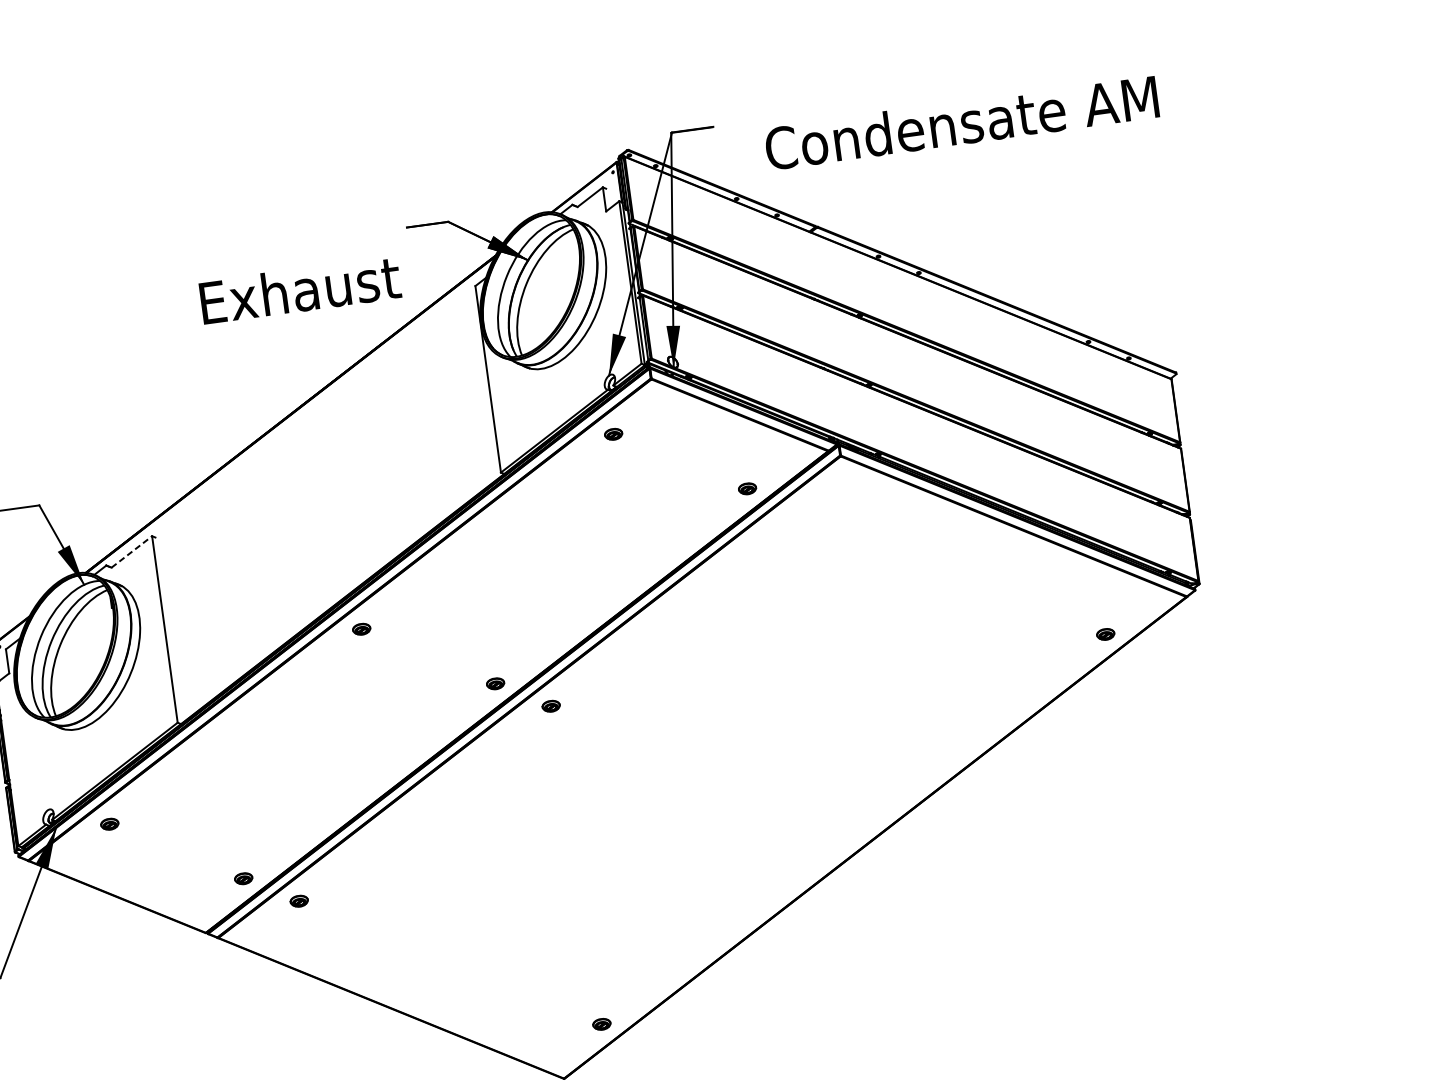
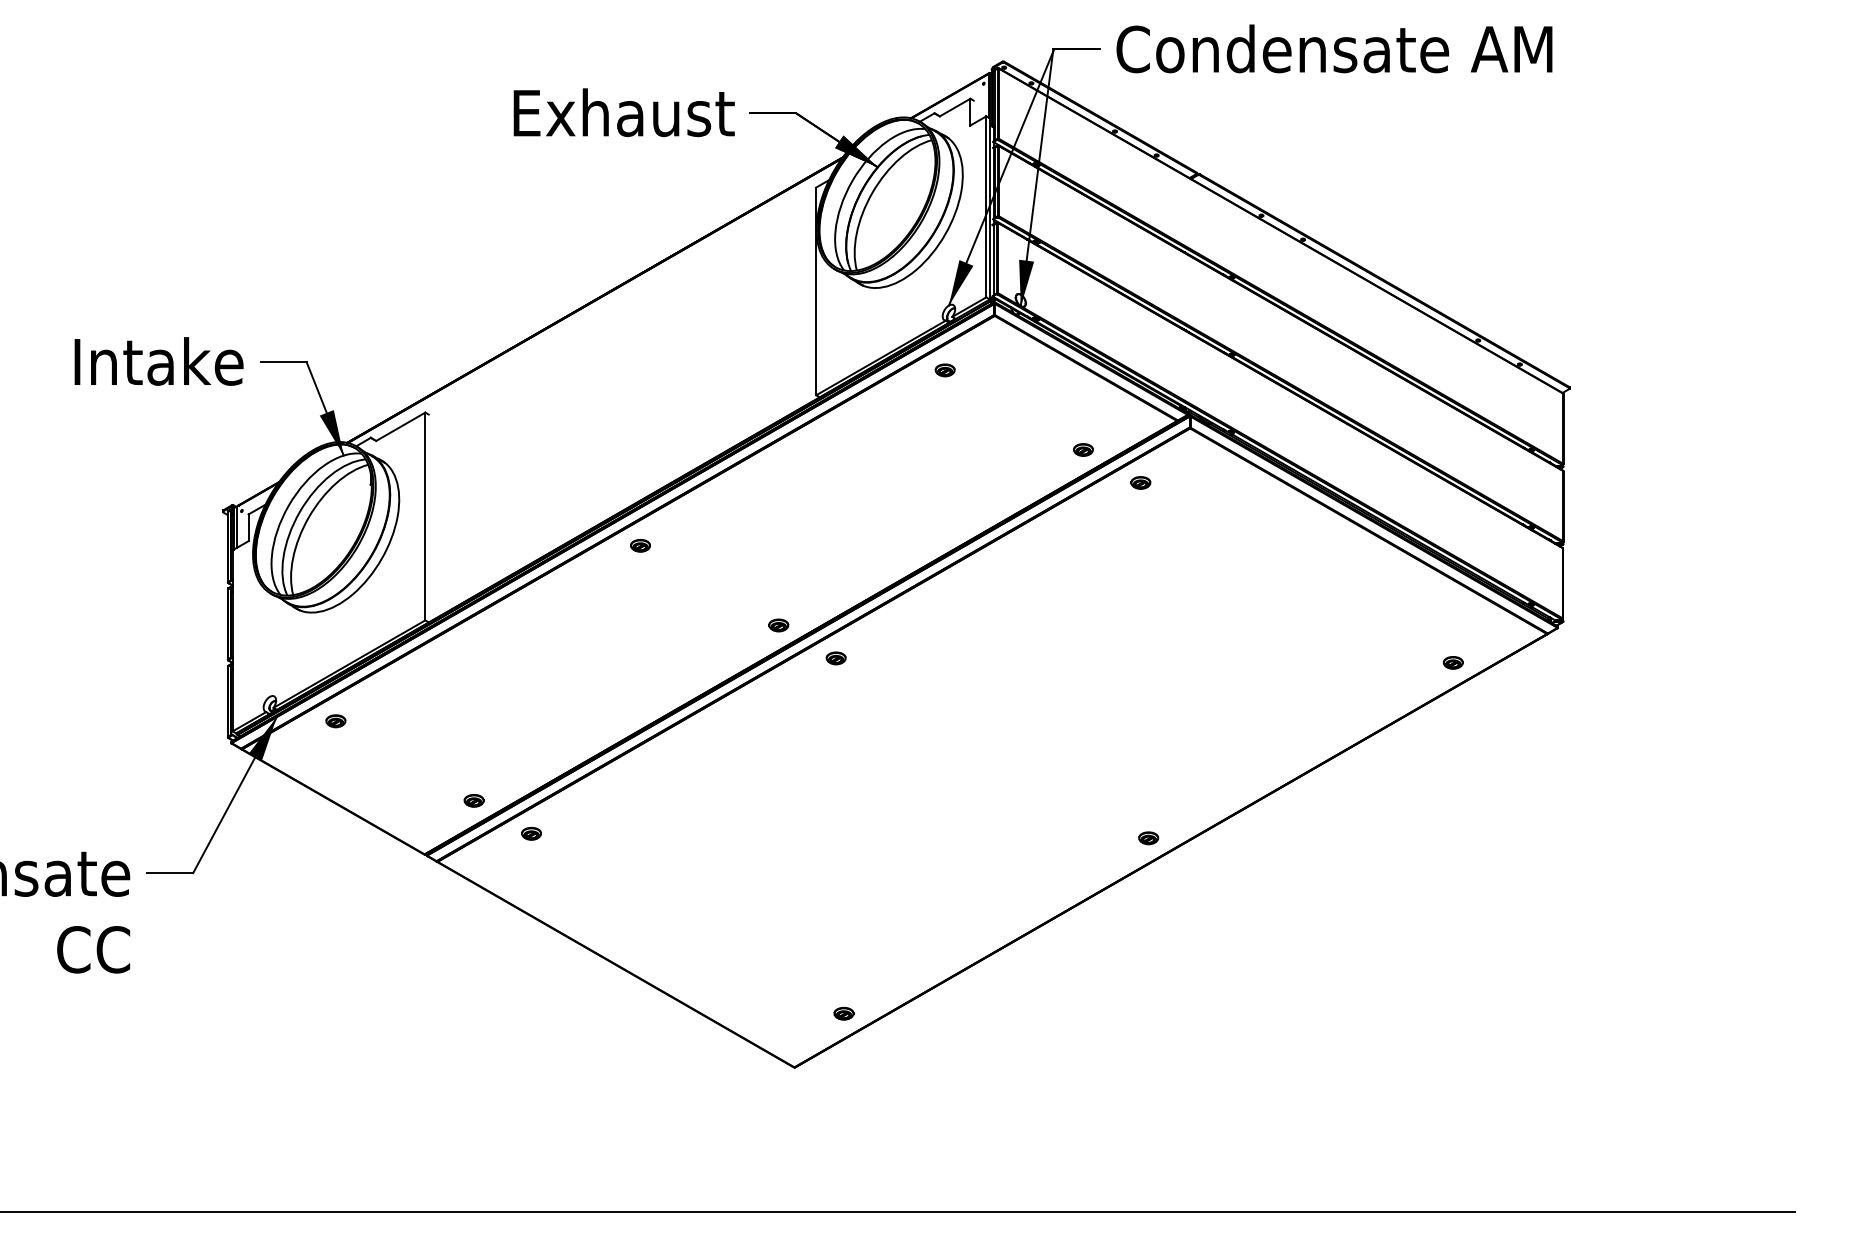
text: (961, 122) -> (1334, 48), moved
text: (299, 289) -> (623, 112), moved
part: (802, 510) -> (1140, 482), added
line: (132, 551) -> (401, 426), dashed -> solid
part: (853, 829) -> (1148, 838), added

